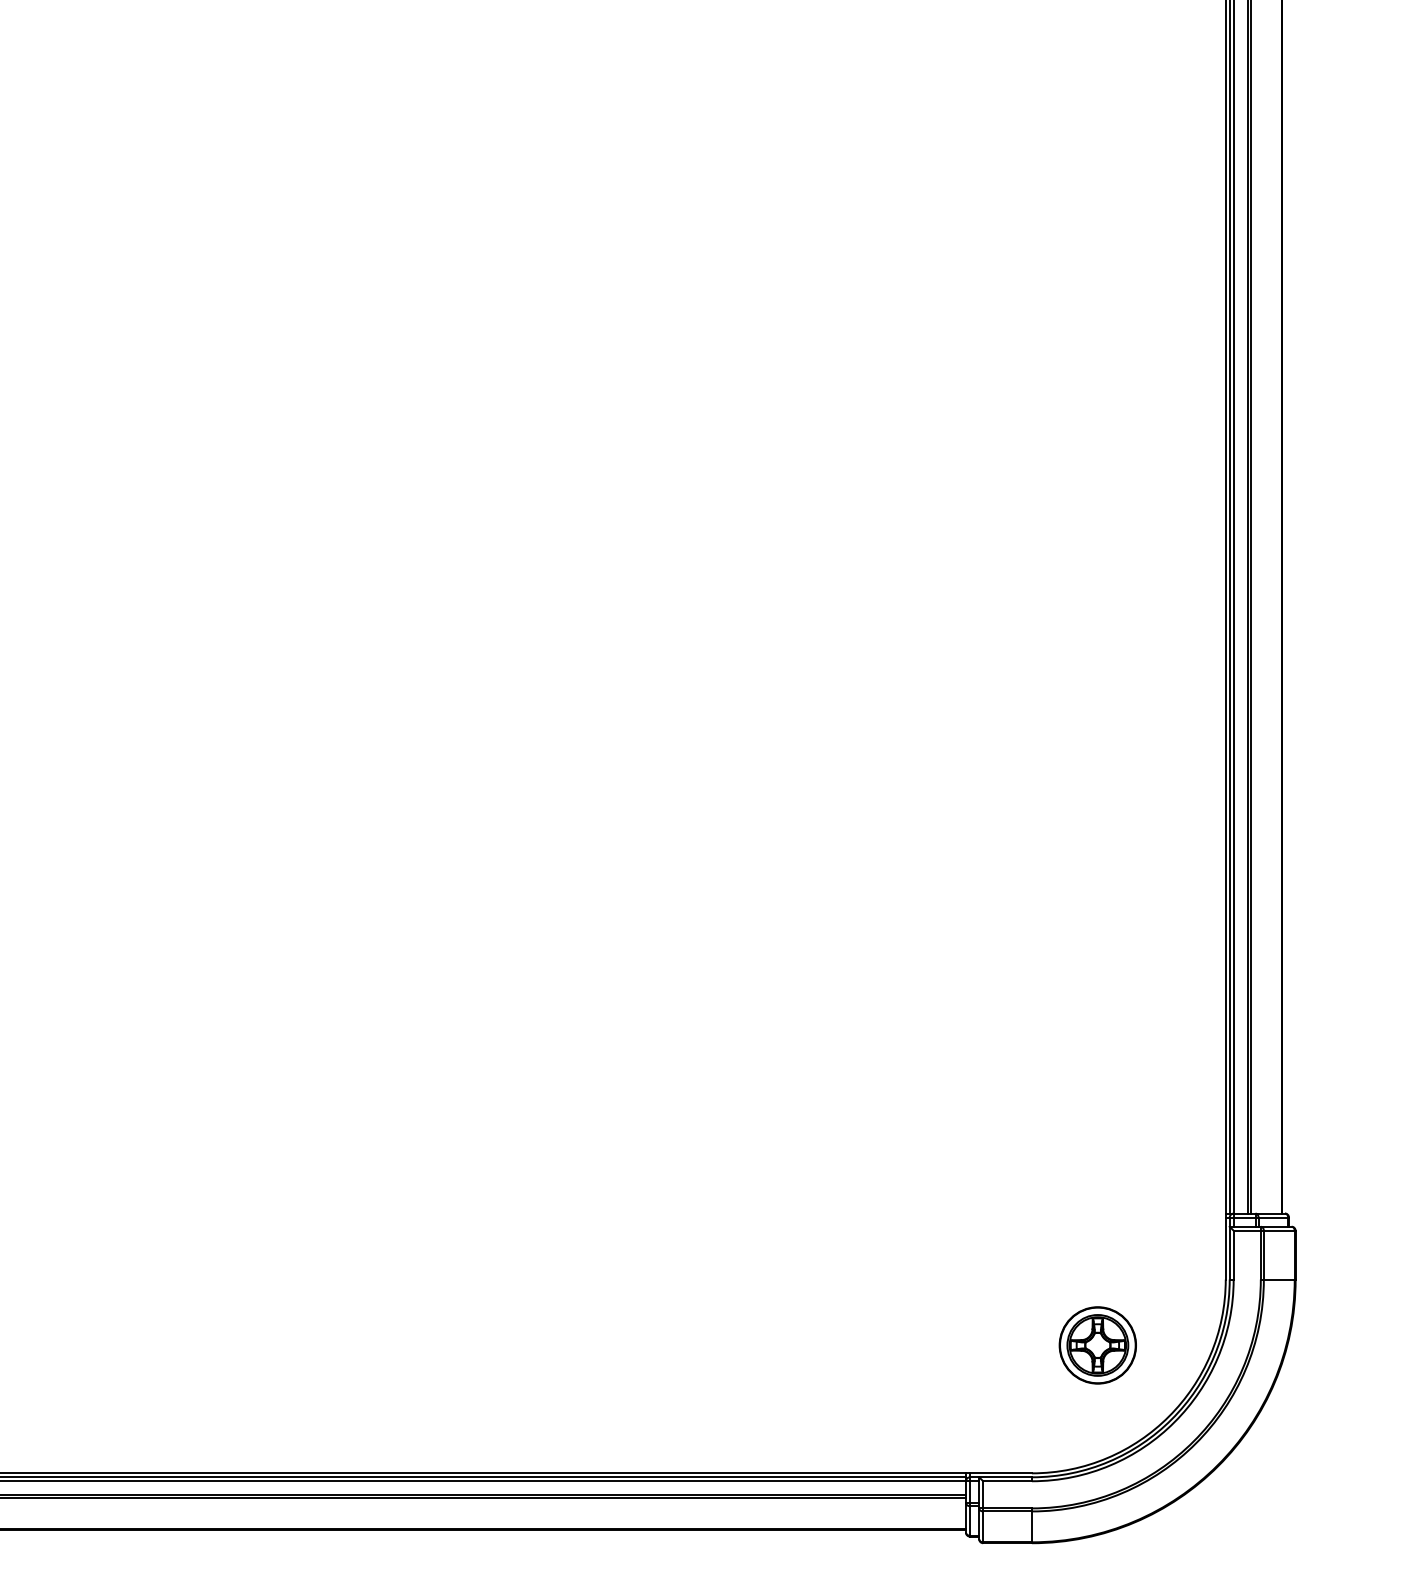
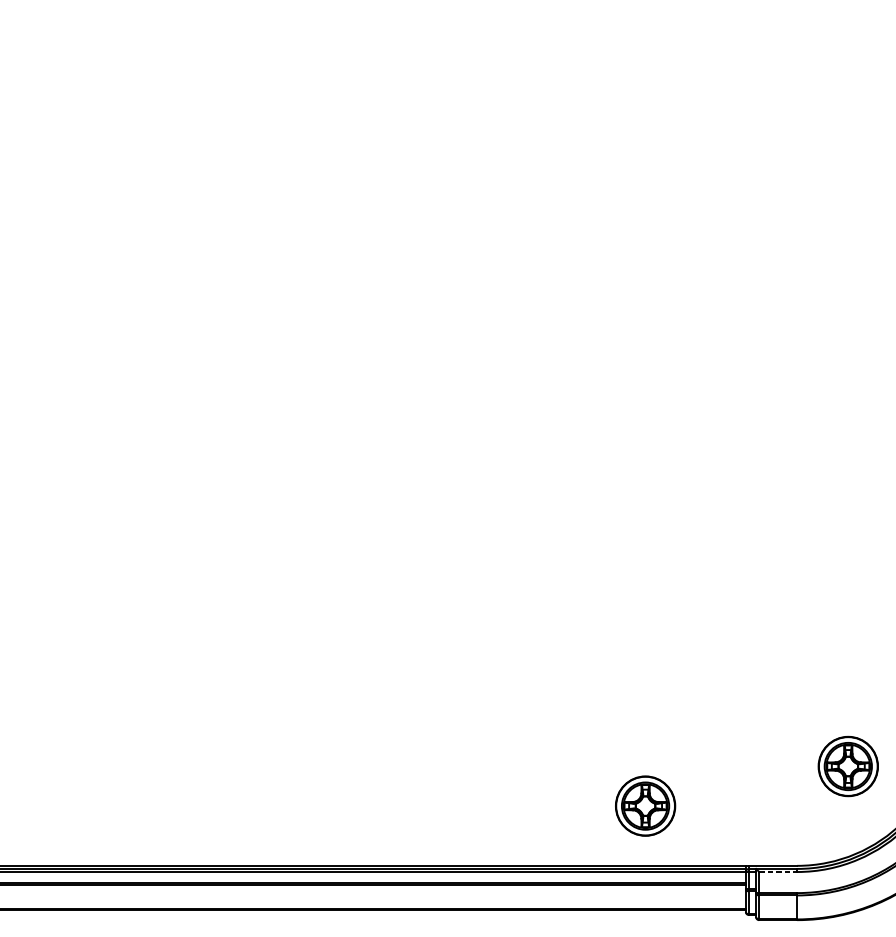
part: (836, 1396) -> (645, 806), added
line: (1008, 1481) -> (778, 872), solid -> dashed

